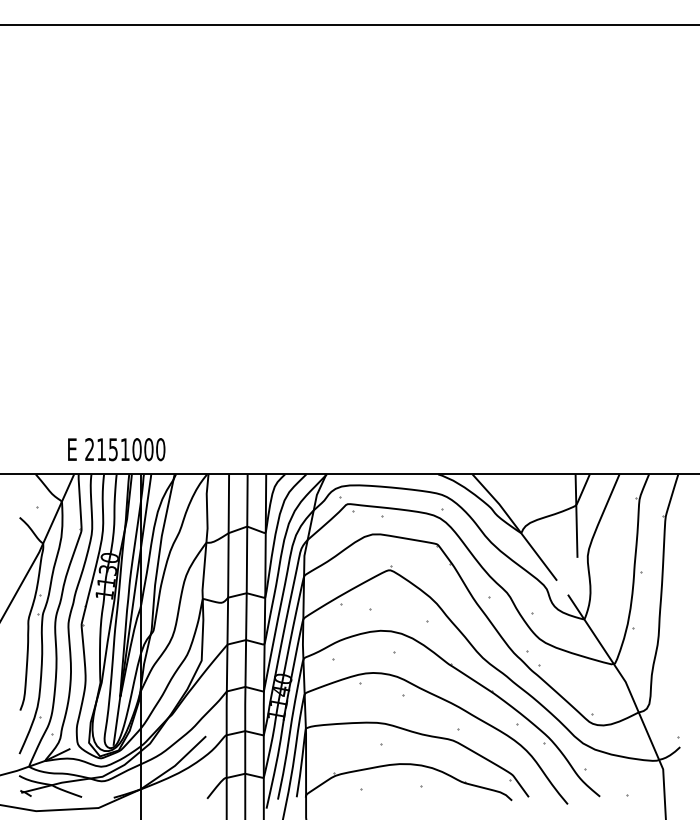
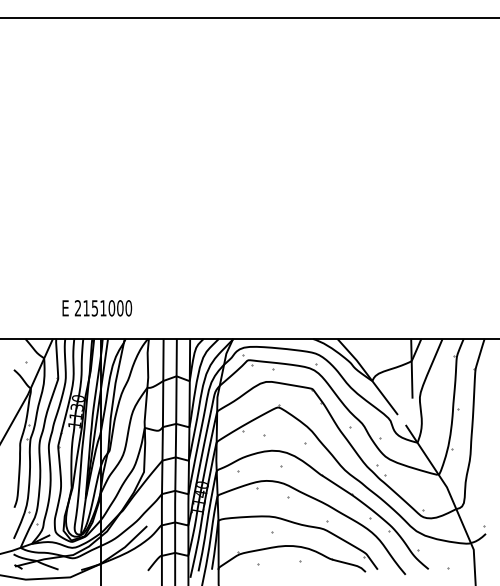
text: (116, 449) -> (97, 308), moved

